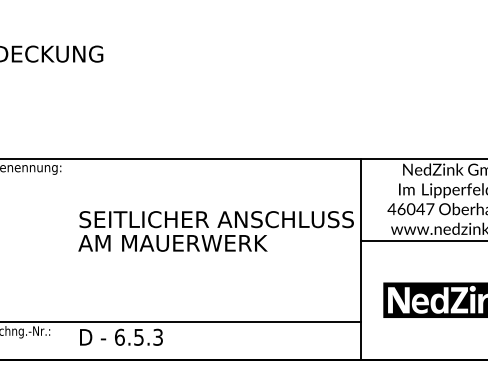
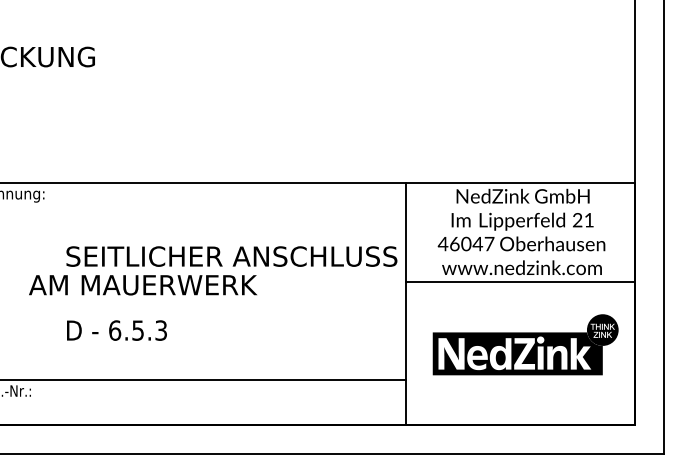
text: (172, 243) -> (142, 285), moved
text: (121, 337) -> (116, 330), moved

